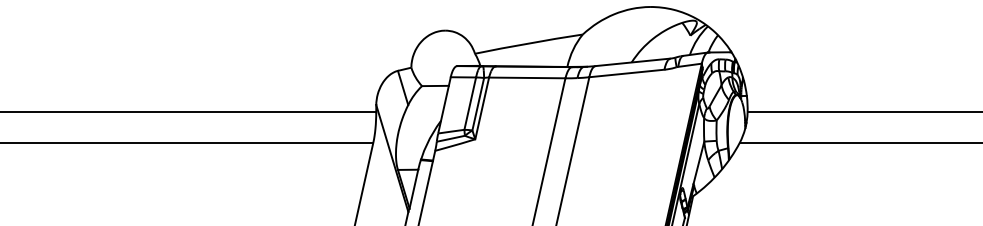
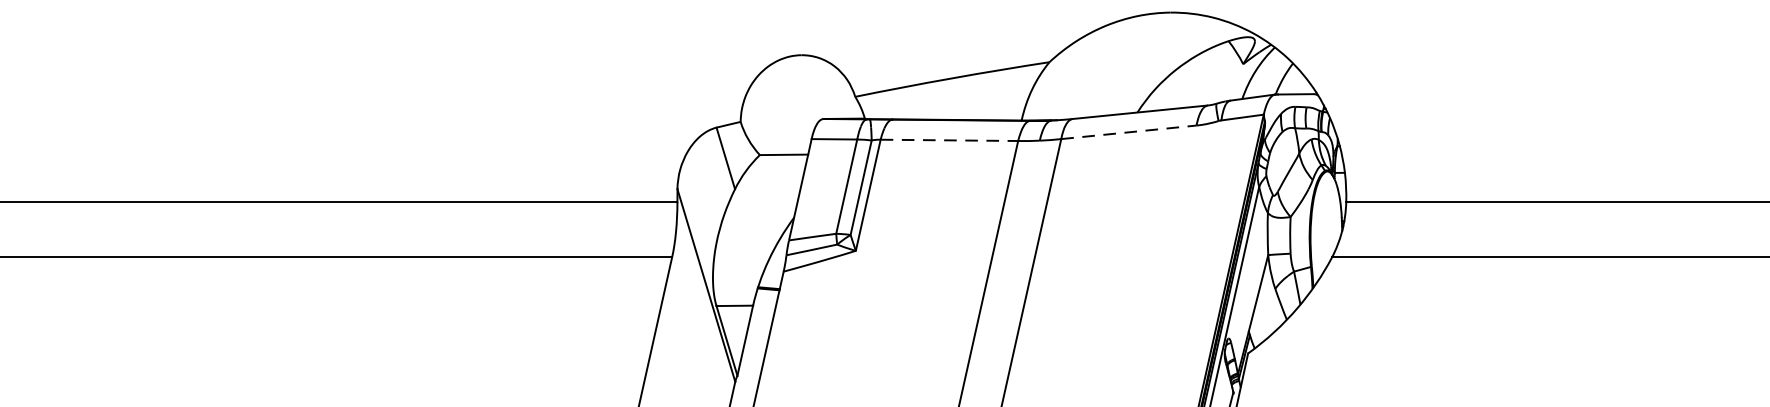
line: (626, 73) -> (1128, 132), solid -> dashed
line: (527, 77) -> (949, 139), solid -> dashed

